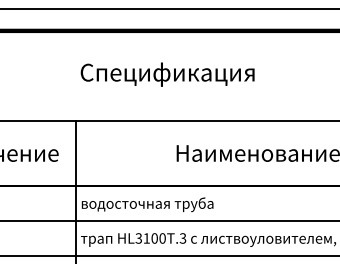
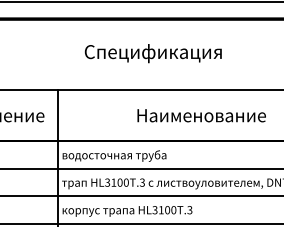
text: (166, 74) -> (152, 53), moved

